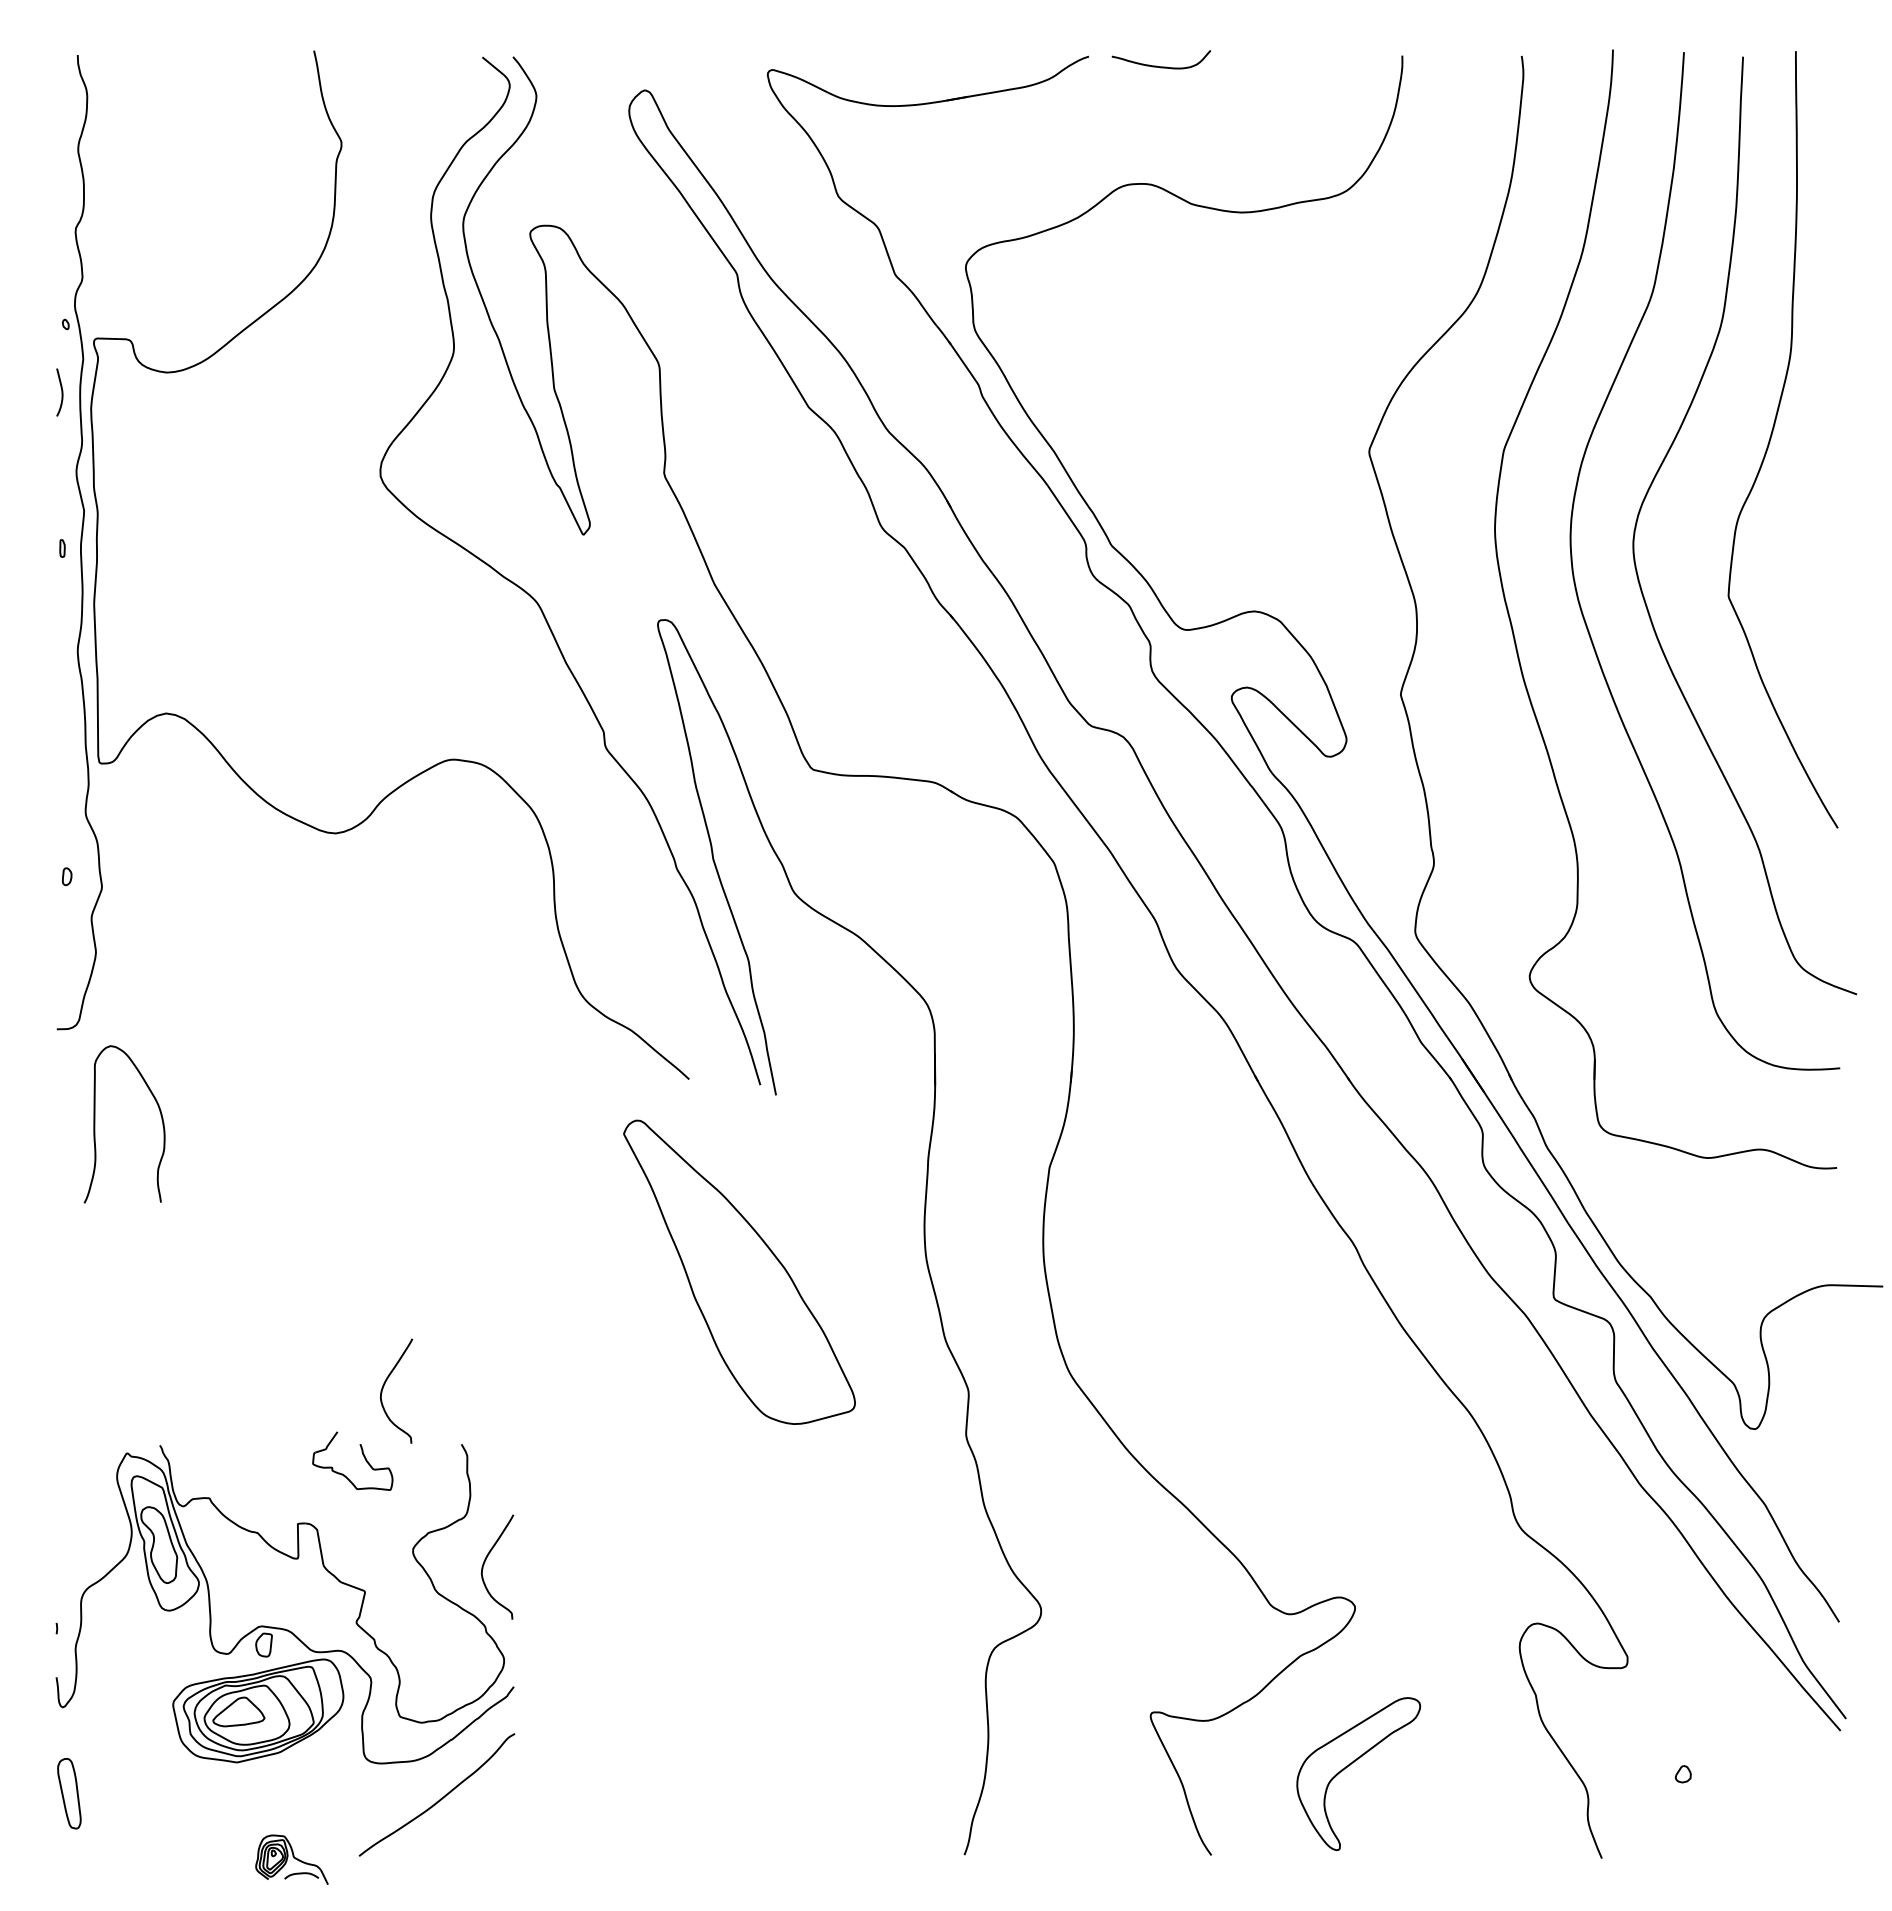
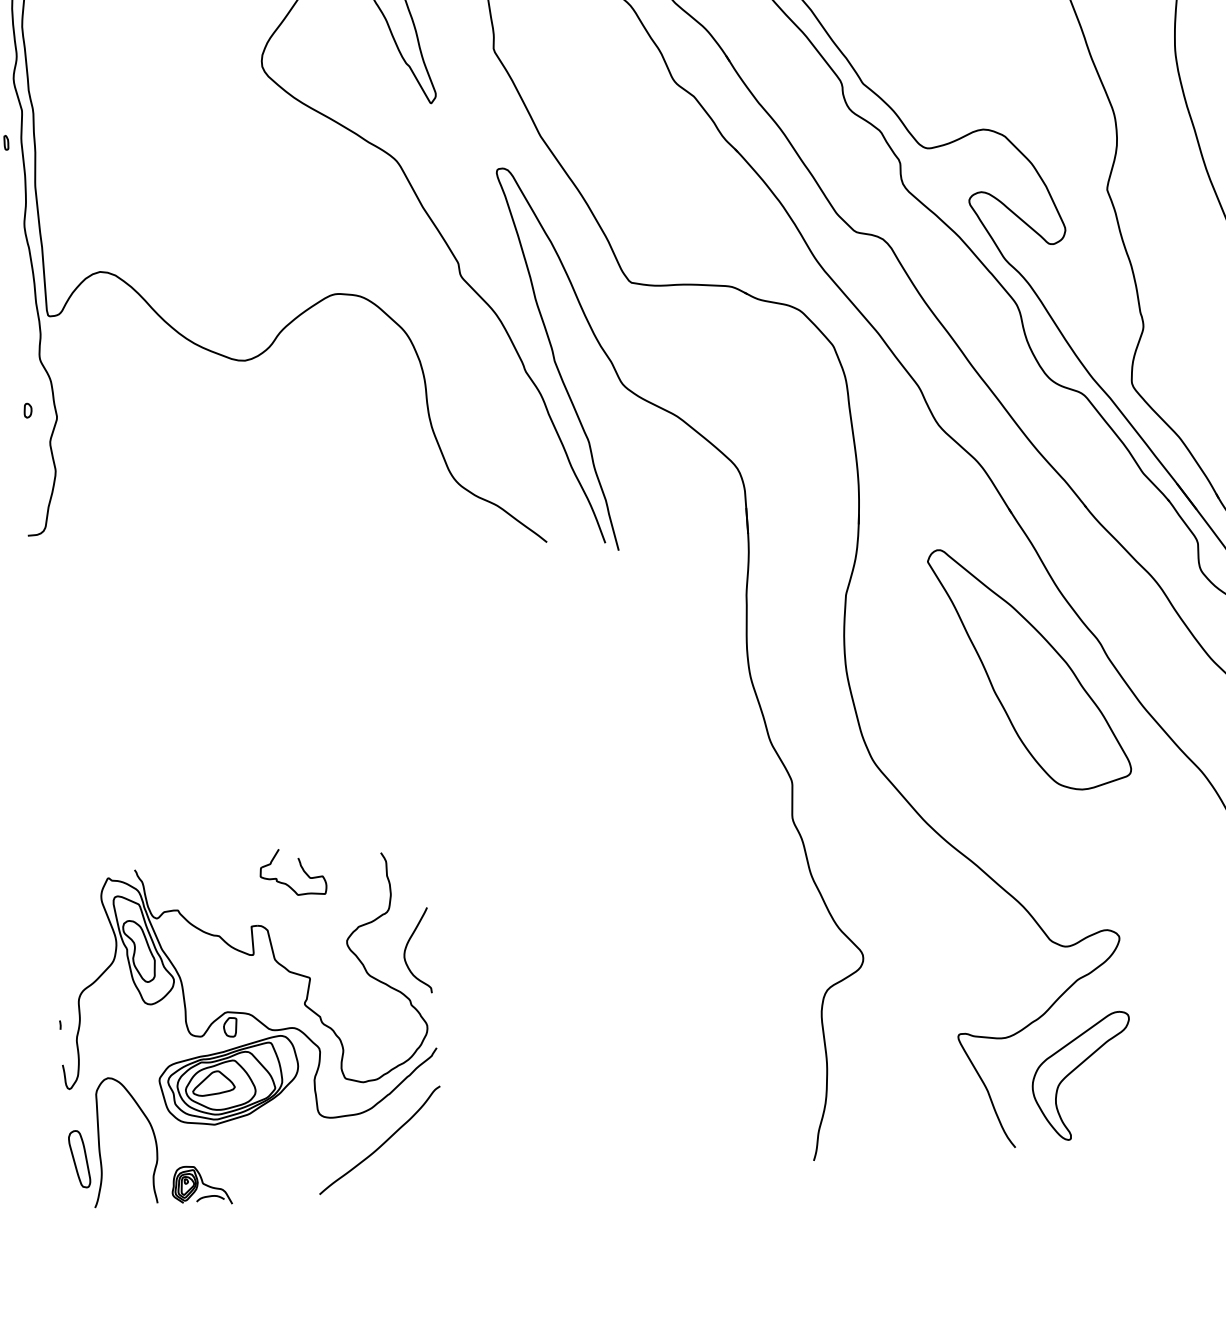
curve: (95, 1124) -> (99, 1143), moved
part: (739, 1271) -> (1029, 667), moved
curve: (385, 1384) -> (315, 808), removed
part: (1350, 1765) -> (1075, 1070), moved
part: (291, 1859) -> (201, 1185), moved

